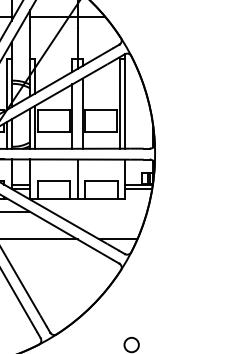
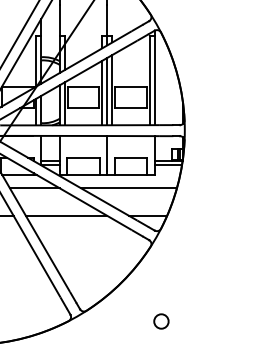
line: (77, 115) -> (107, 91), added
line: (98, 212) -> (128, 188), added

